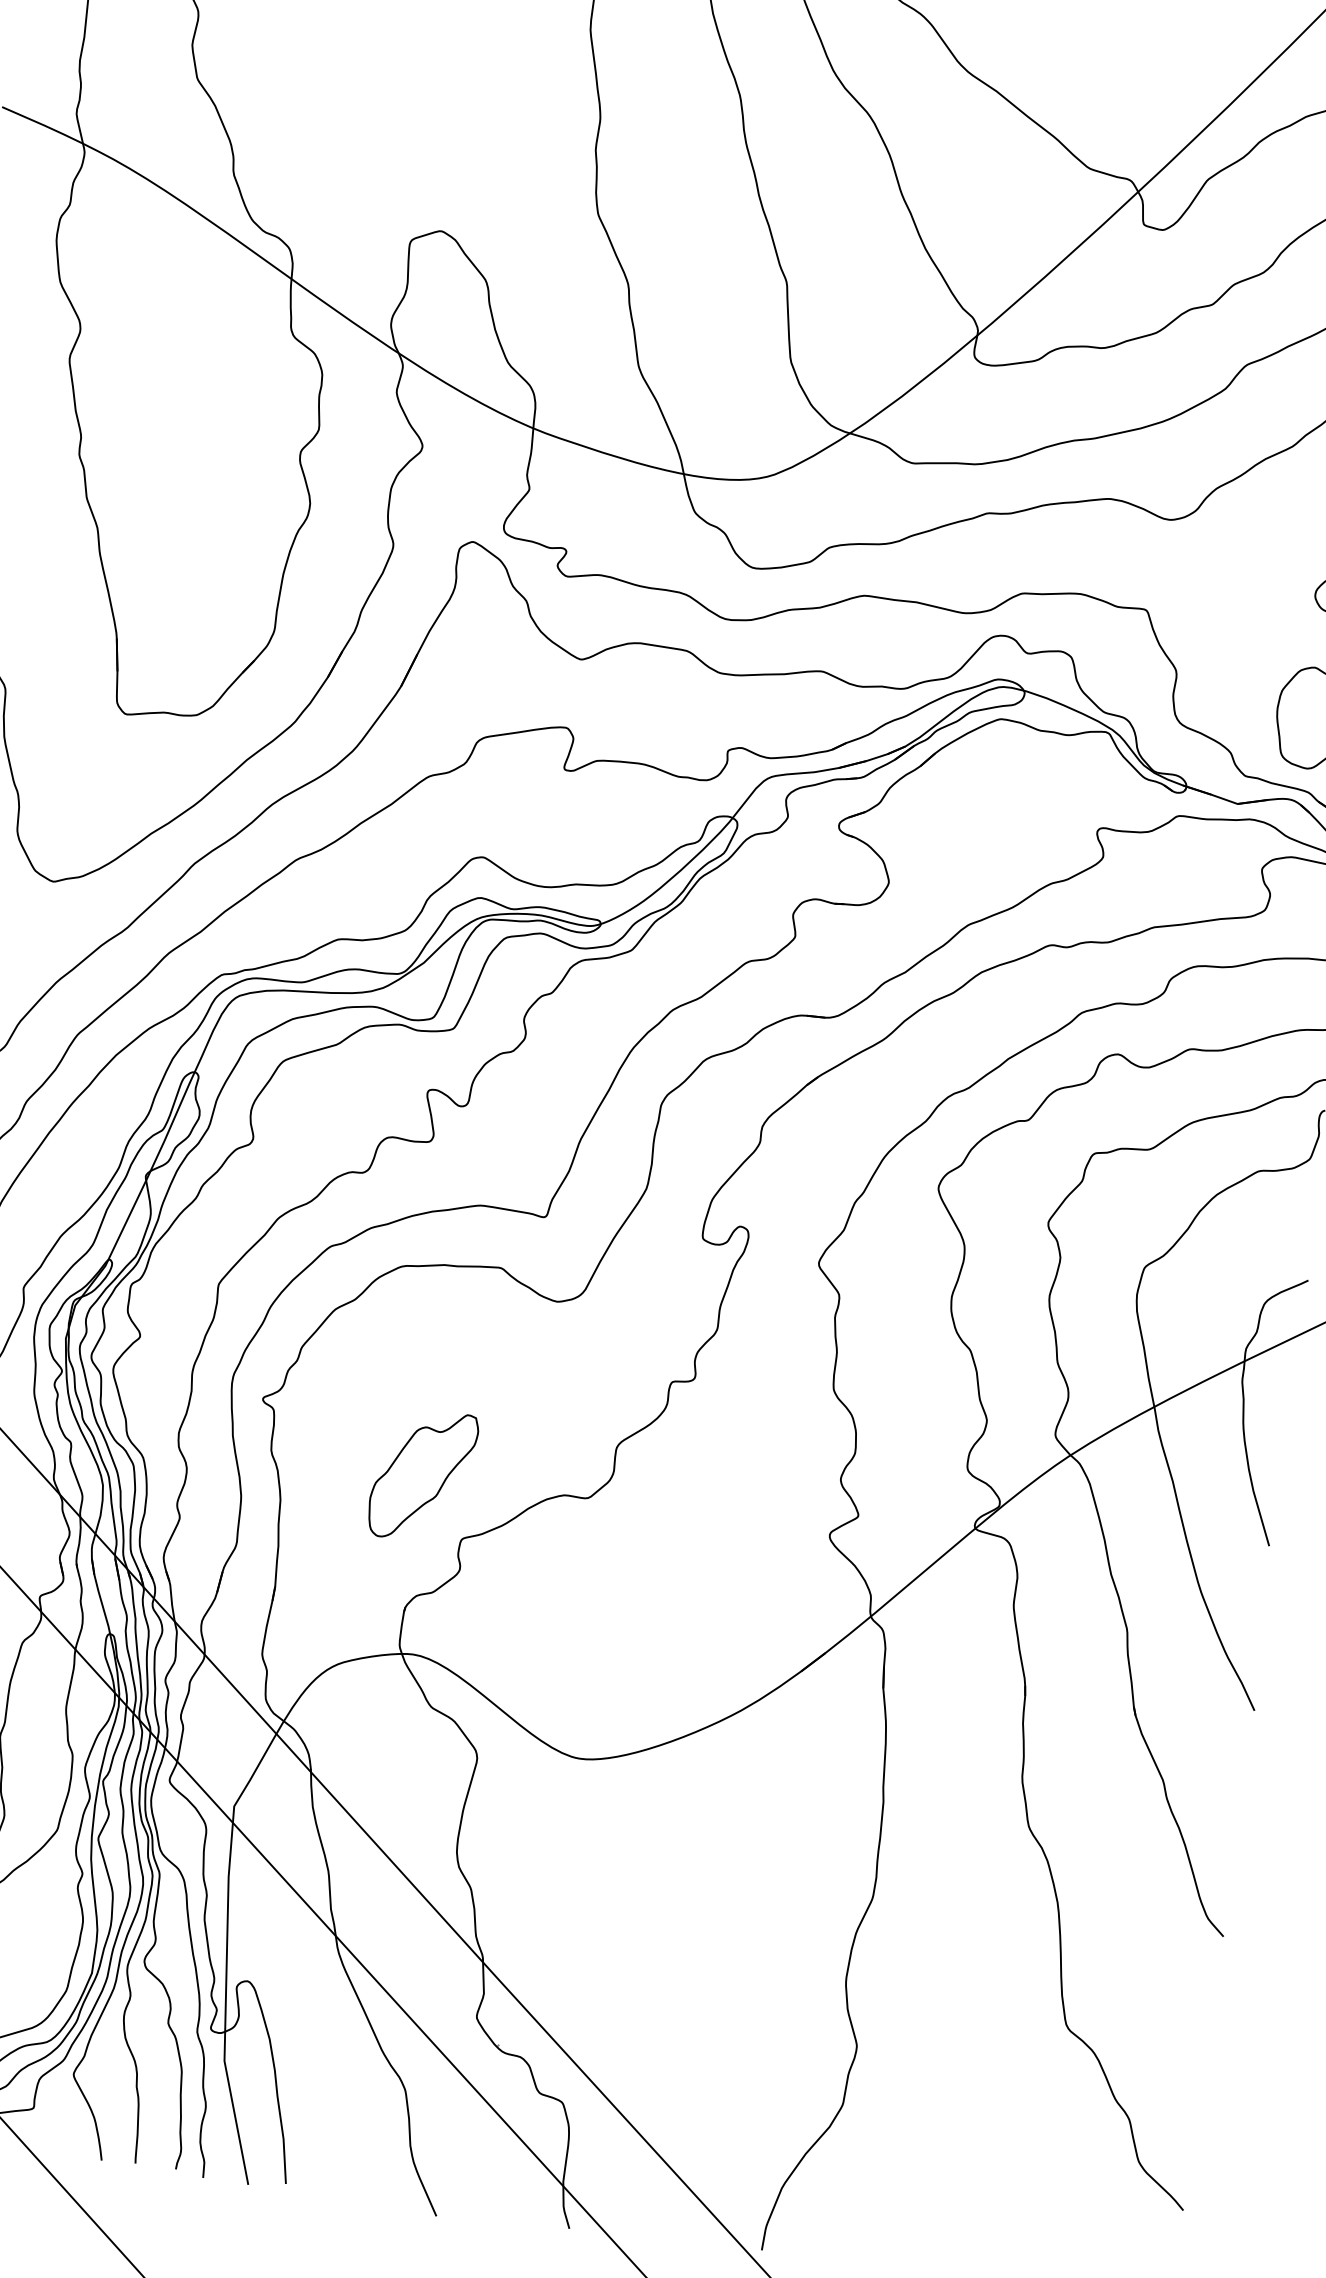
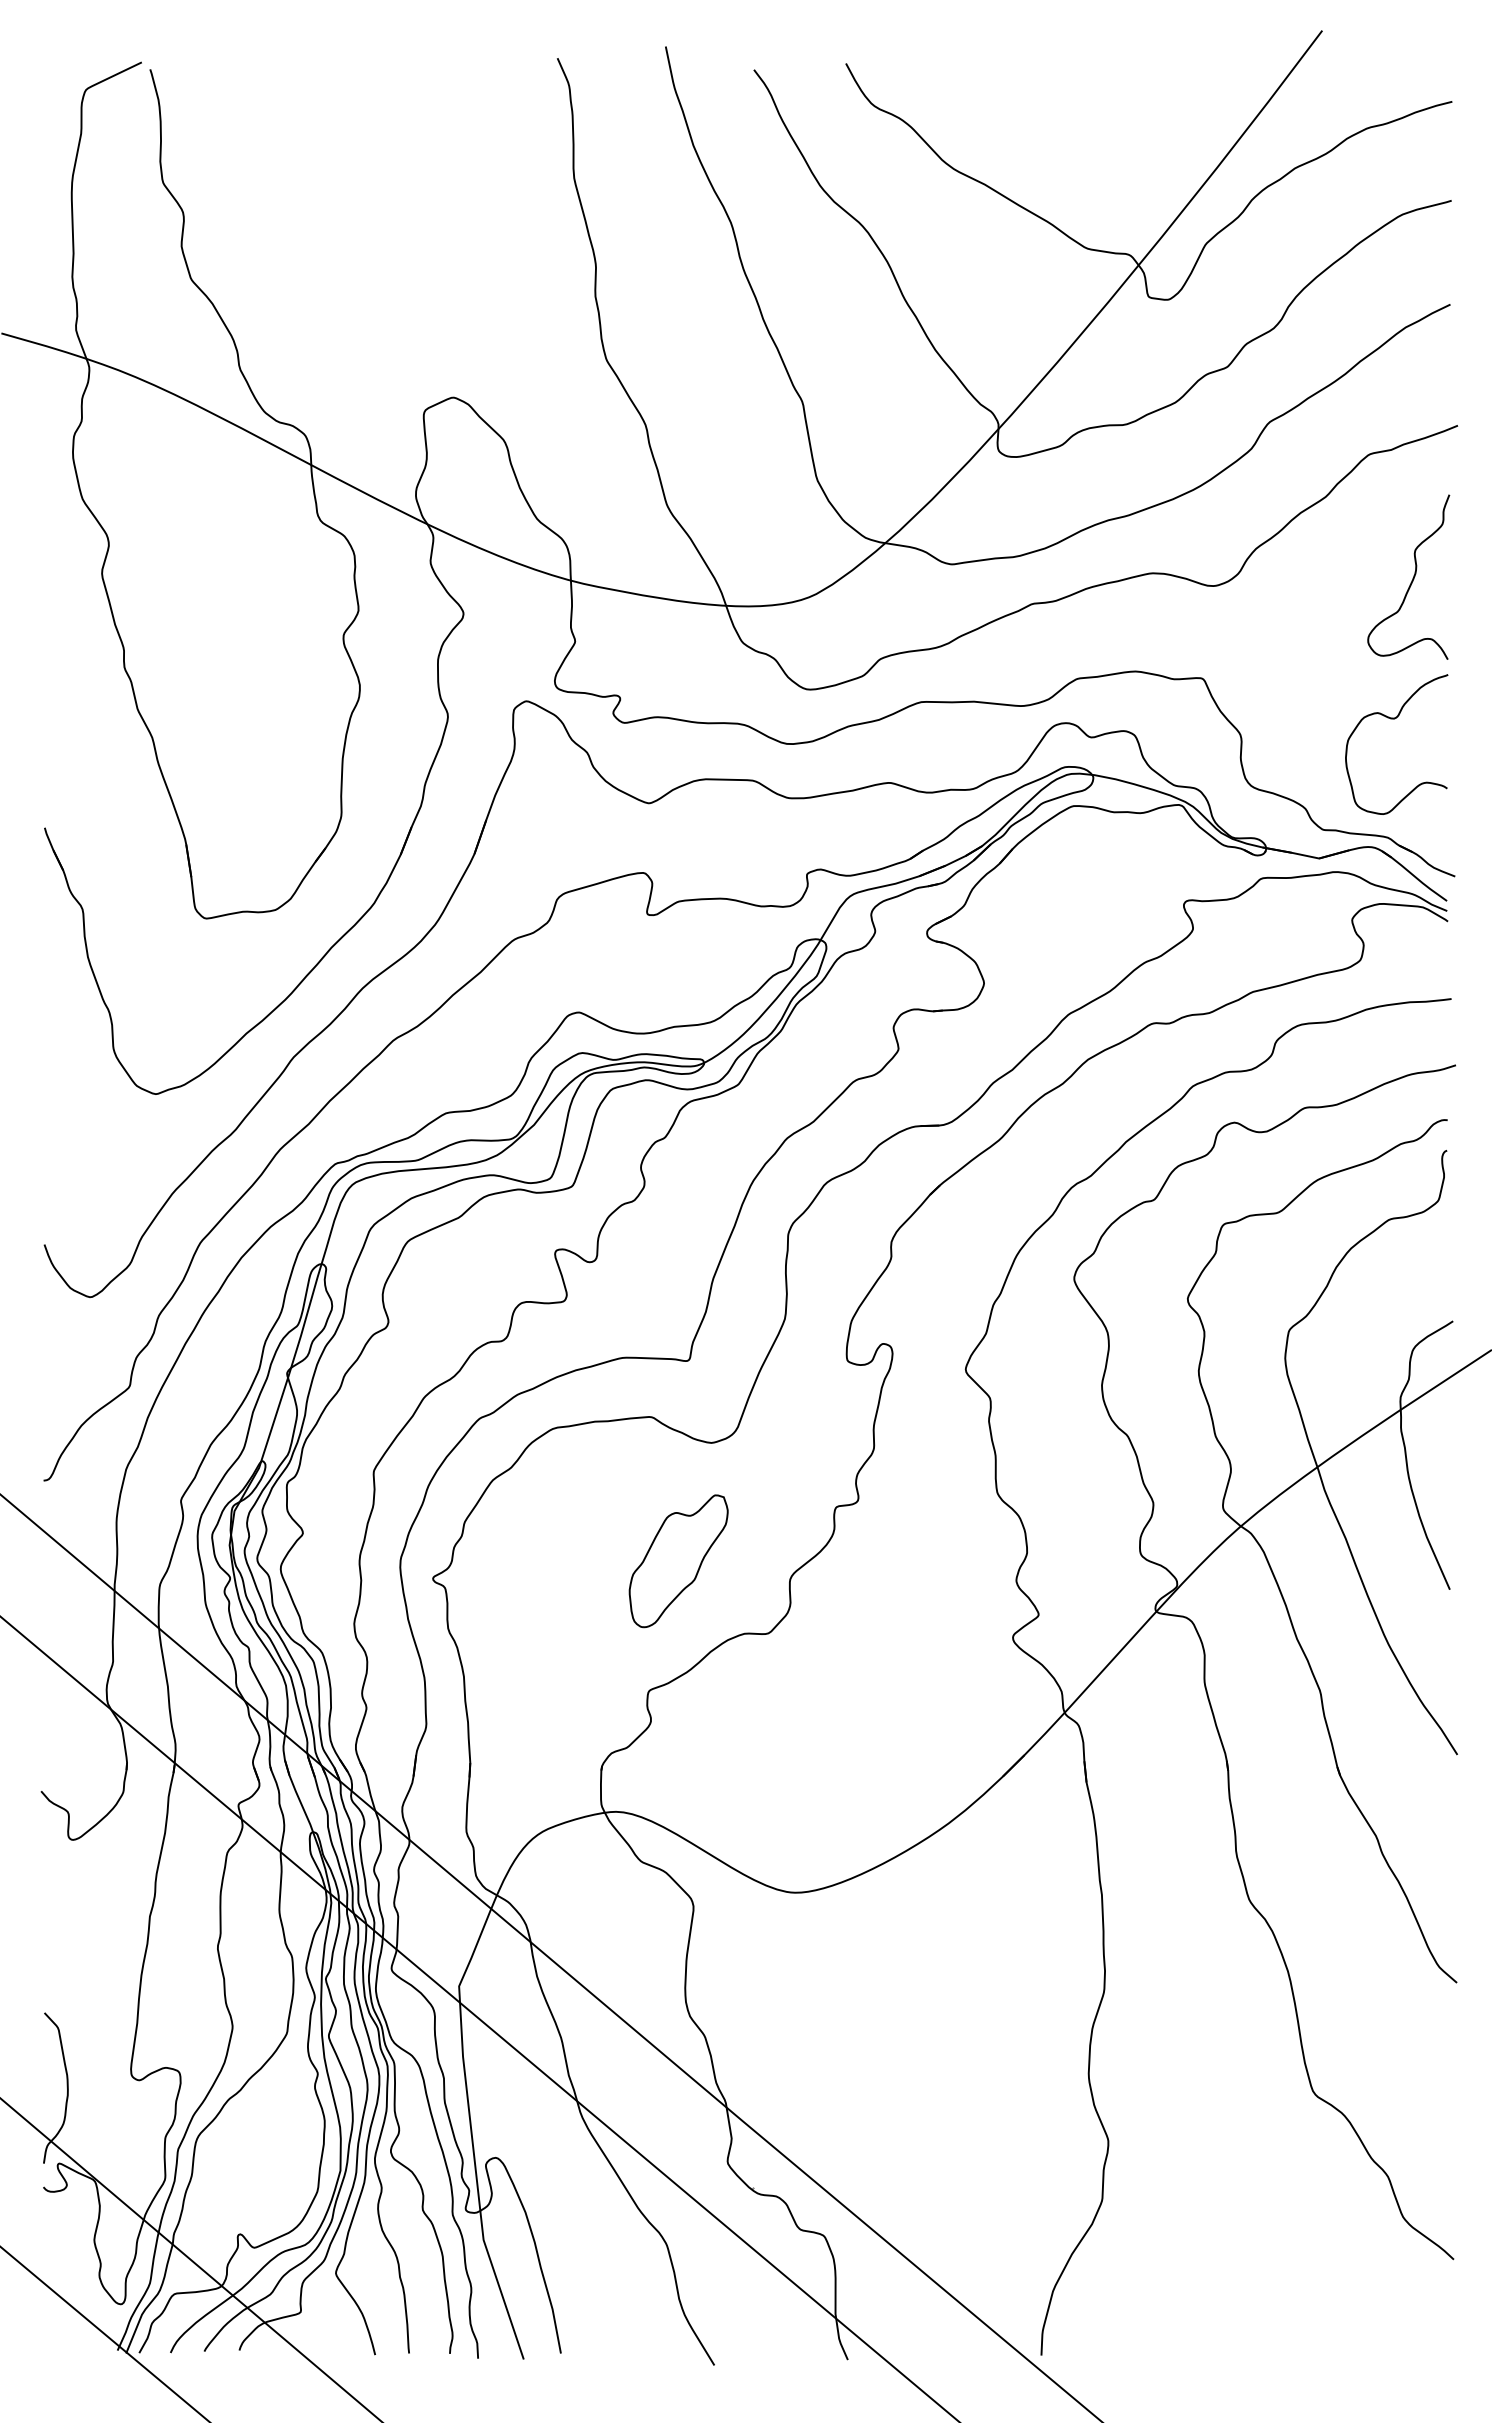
part: (422, 1475) -> (678, 1561), moved

